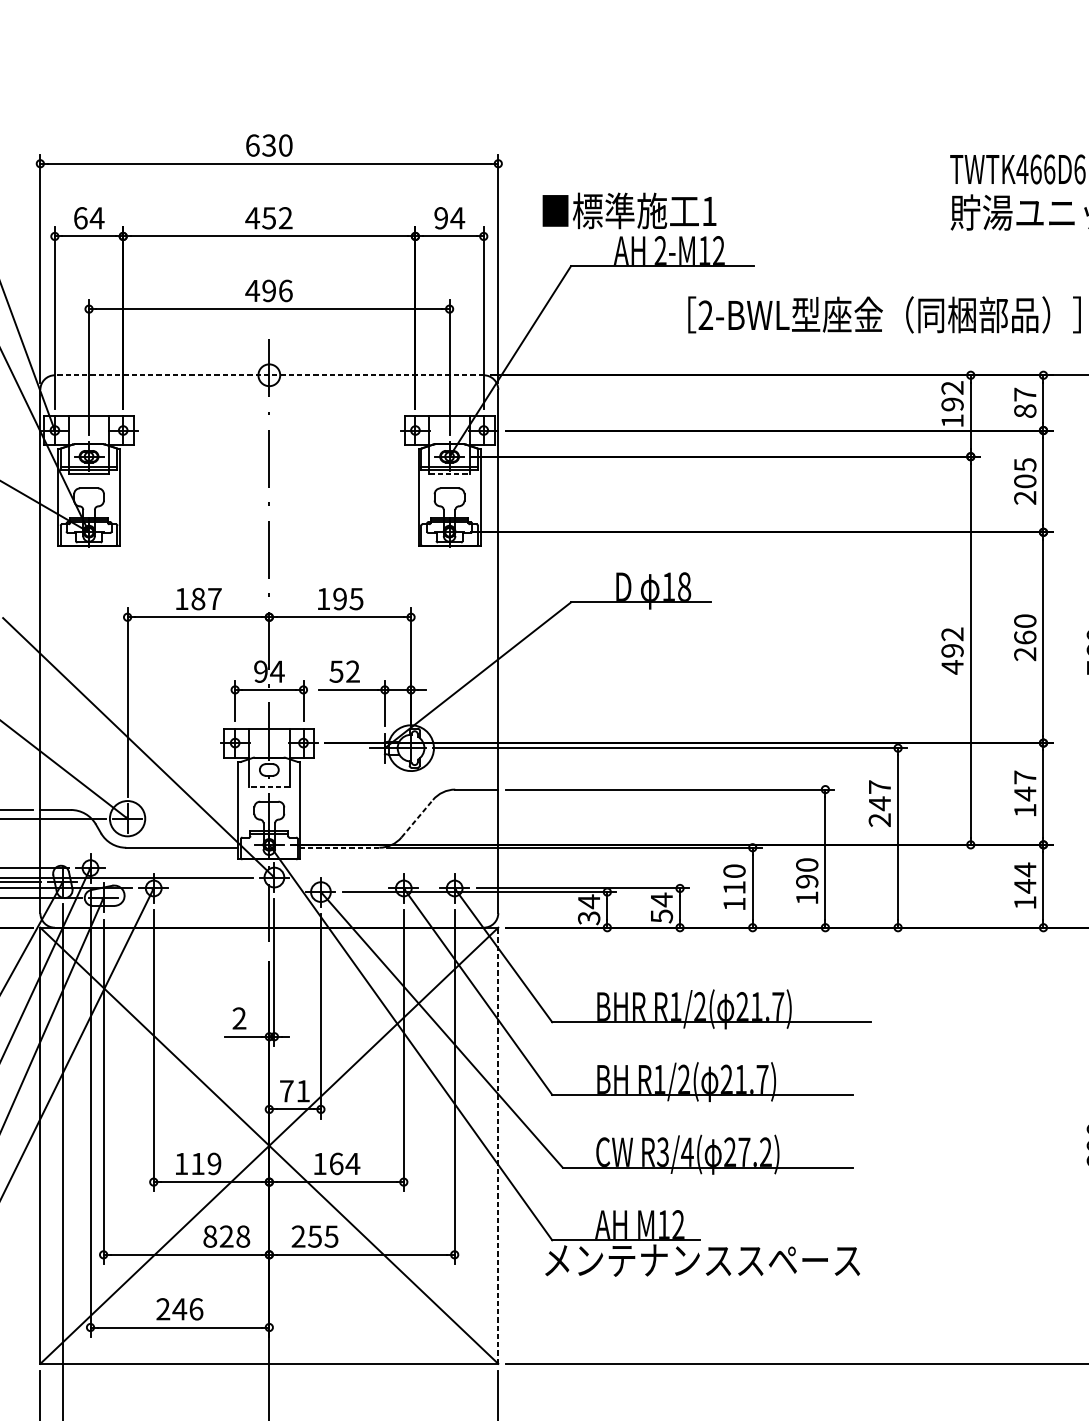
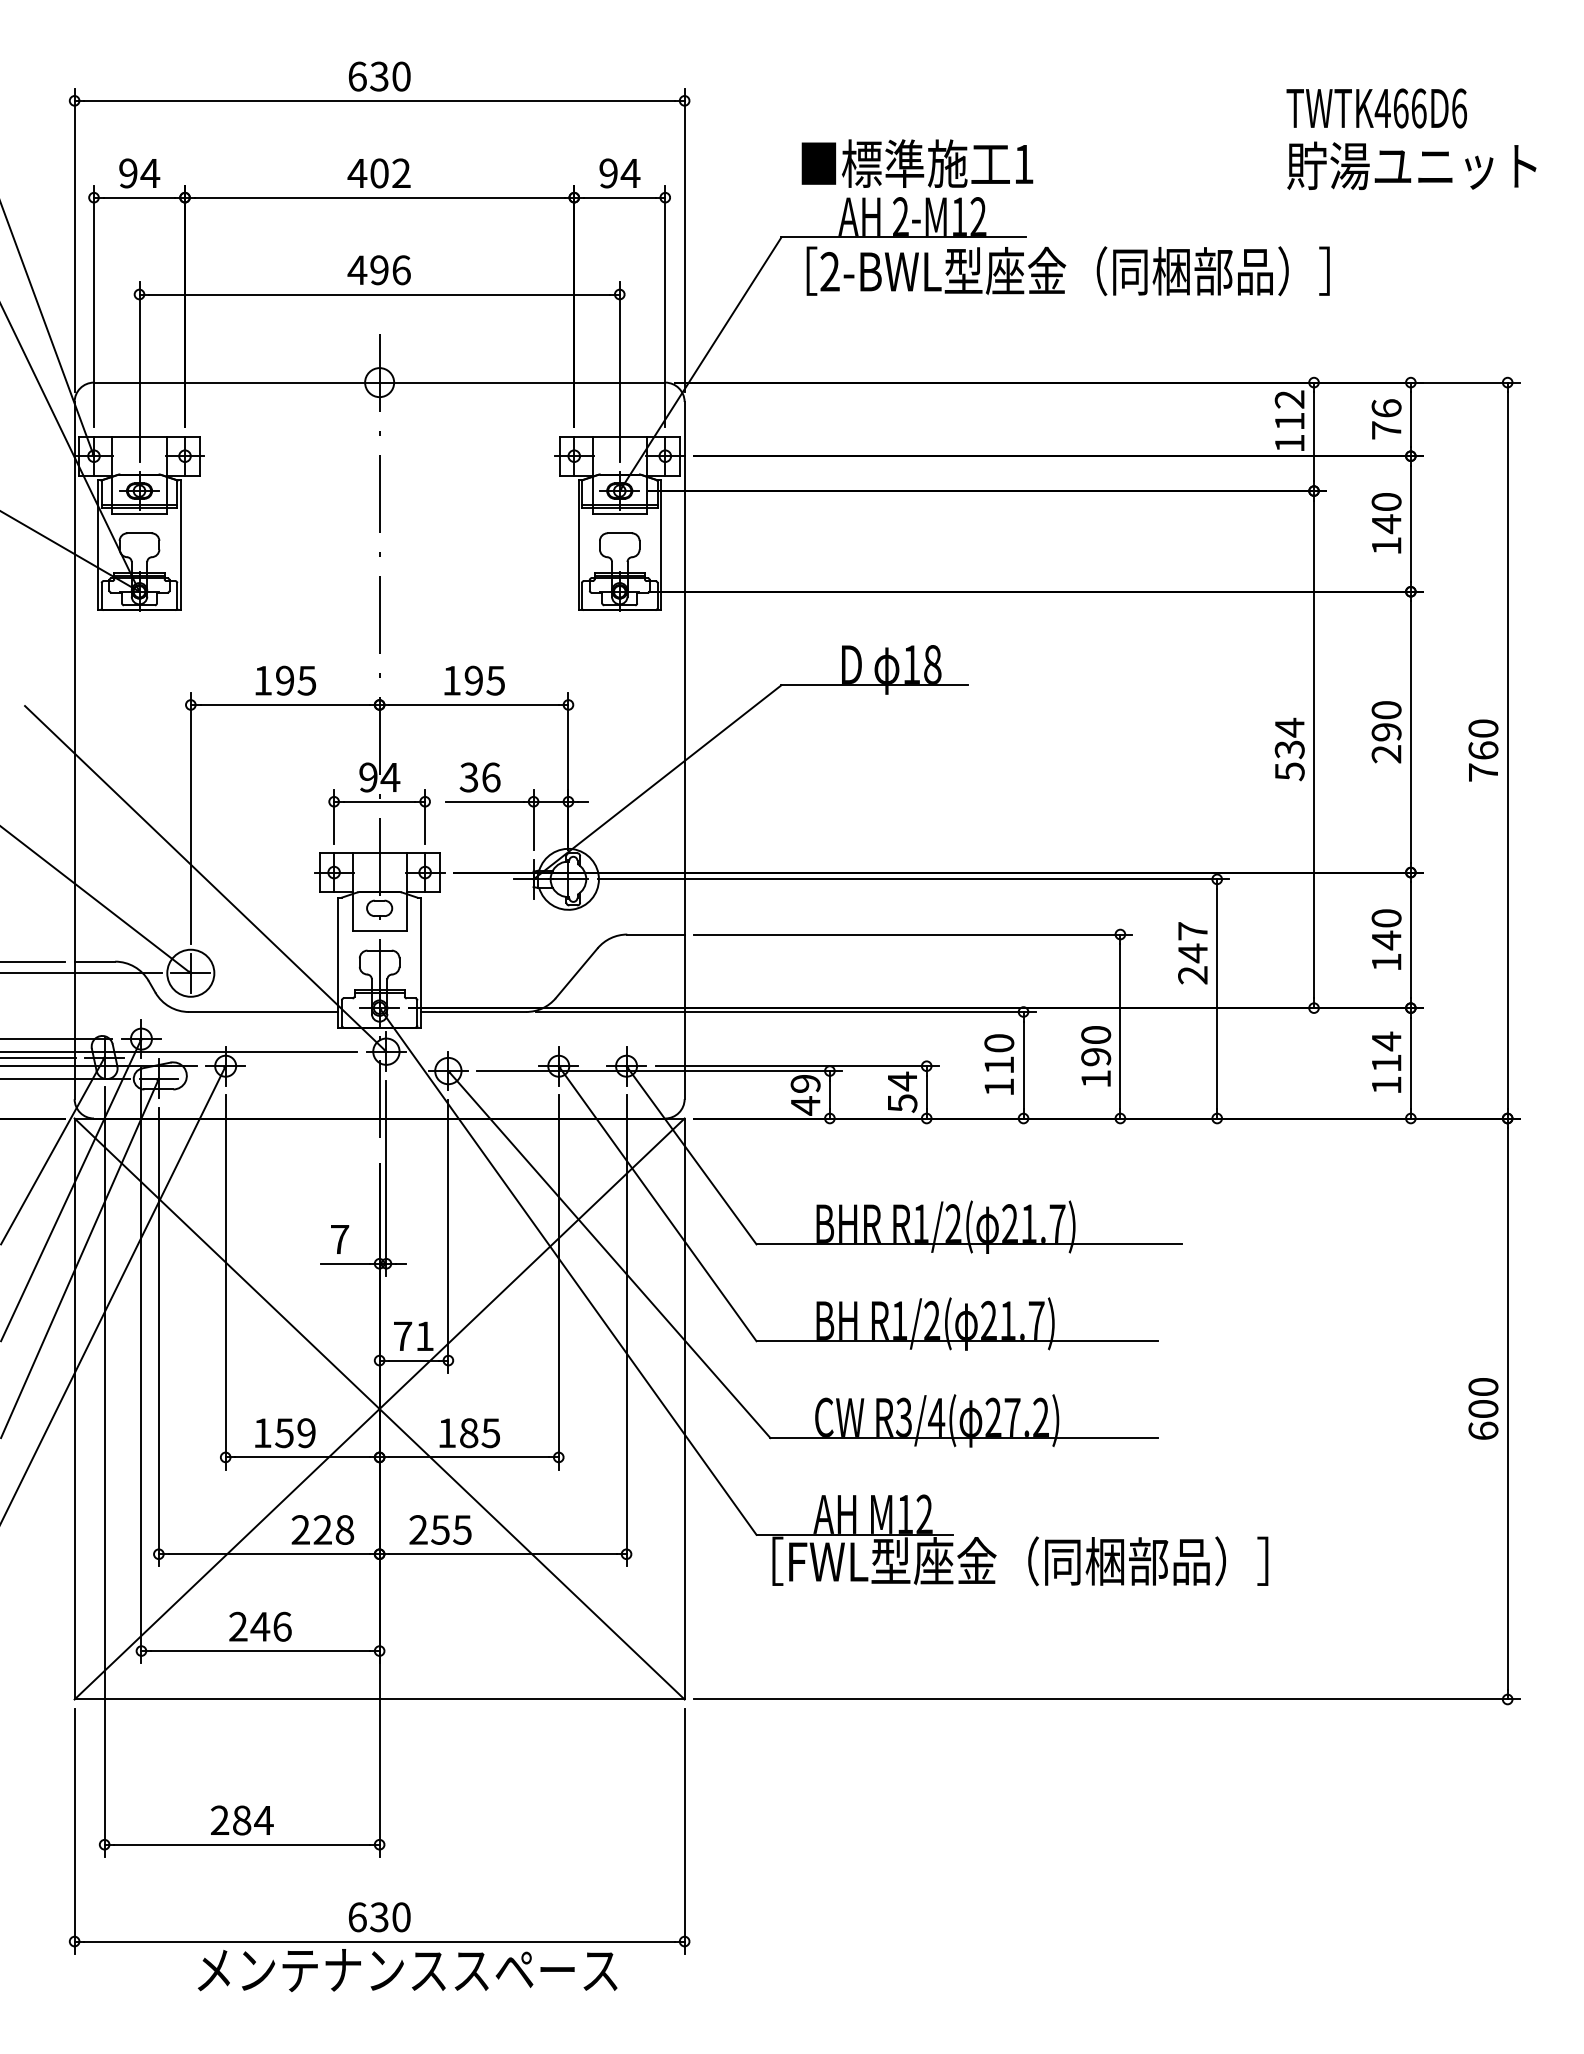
text: (629, 210) -> (917, 163), moved
text: (80, 218) -> (128, 173), 64 -> 94
text: (269, 218) -> (379, 173), 452 -> 402
text: (884, 315) -> (1067, 271), moved
line: (269, 375) -> (379, 382), dashed -> solid
text: (1025, 402) -> (1386, 419), 87 -> 76
text: (952, 404) -> (1289, 421), 192 -> 112
line: (450, 474) -> (620, 514), dashed -> solid
text: (1025, 481) -> (1386, 524), 205 -> 140
text: (206, 598) -> (296, 680), 187 -> 195
text: (1025, 637) -> (1386, 731), 260 -> 290
text: (952, 650) -> (1289, 749), 492 -> 534
text: (345, 671) -> (480, 777), 52 -> 36
text: (1025, 777) -> (1386, 918), 147 -> 140
line: (269, 786) -> (379, 930), dashed -> solid
line: (417, 818) -> (577, 972), dashed -> solid
line: (339, 848) -> (473, 1012), dashed -> solid
text: (1025, 886) -> (1386, 1063), 144 -> 114
text: (589, 909) -> (805, 1094), 34 -> 49
text: (239, 1017) -> (339, 1238), 2 -> 7
line: (498, 1145) -> (684, 1408), dashed -> solid
text: (197, 1164) -> (284, 1433), 119 -> 159
text: (345, 1164) -> (480, 1433), 164 -> 185
text: (209, 1236) -> (300, 1529), 828 -> 228
text: (740, 1260) -> (1007, 1561), メンテナンススペース -> ［FWL型座金（同梱部品）］

